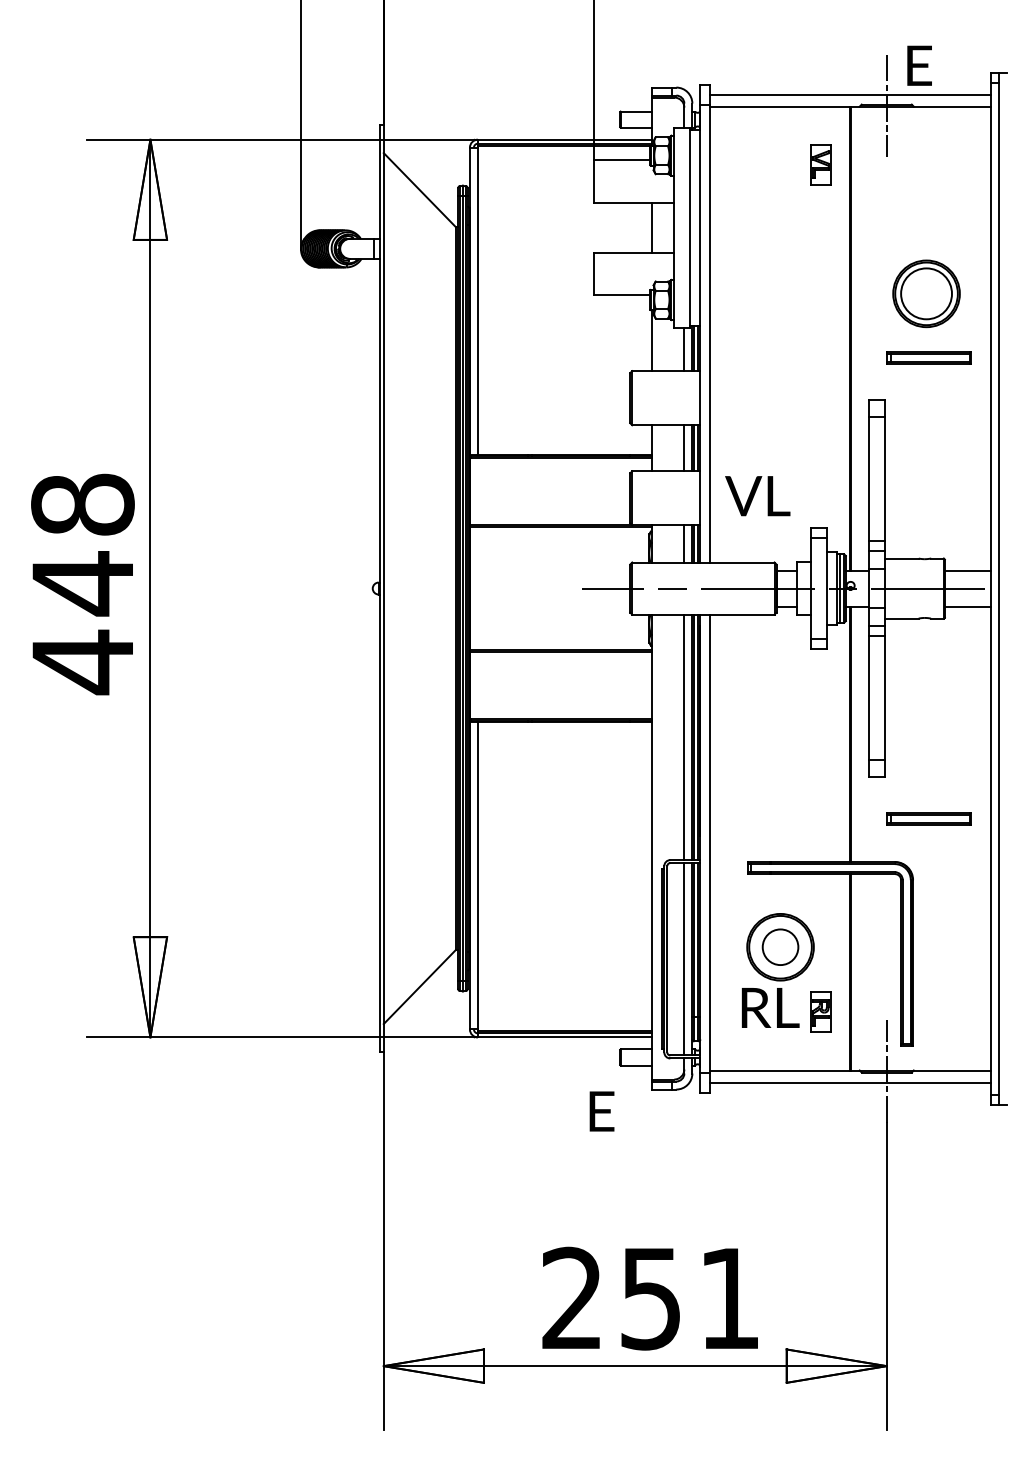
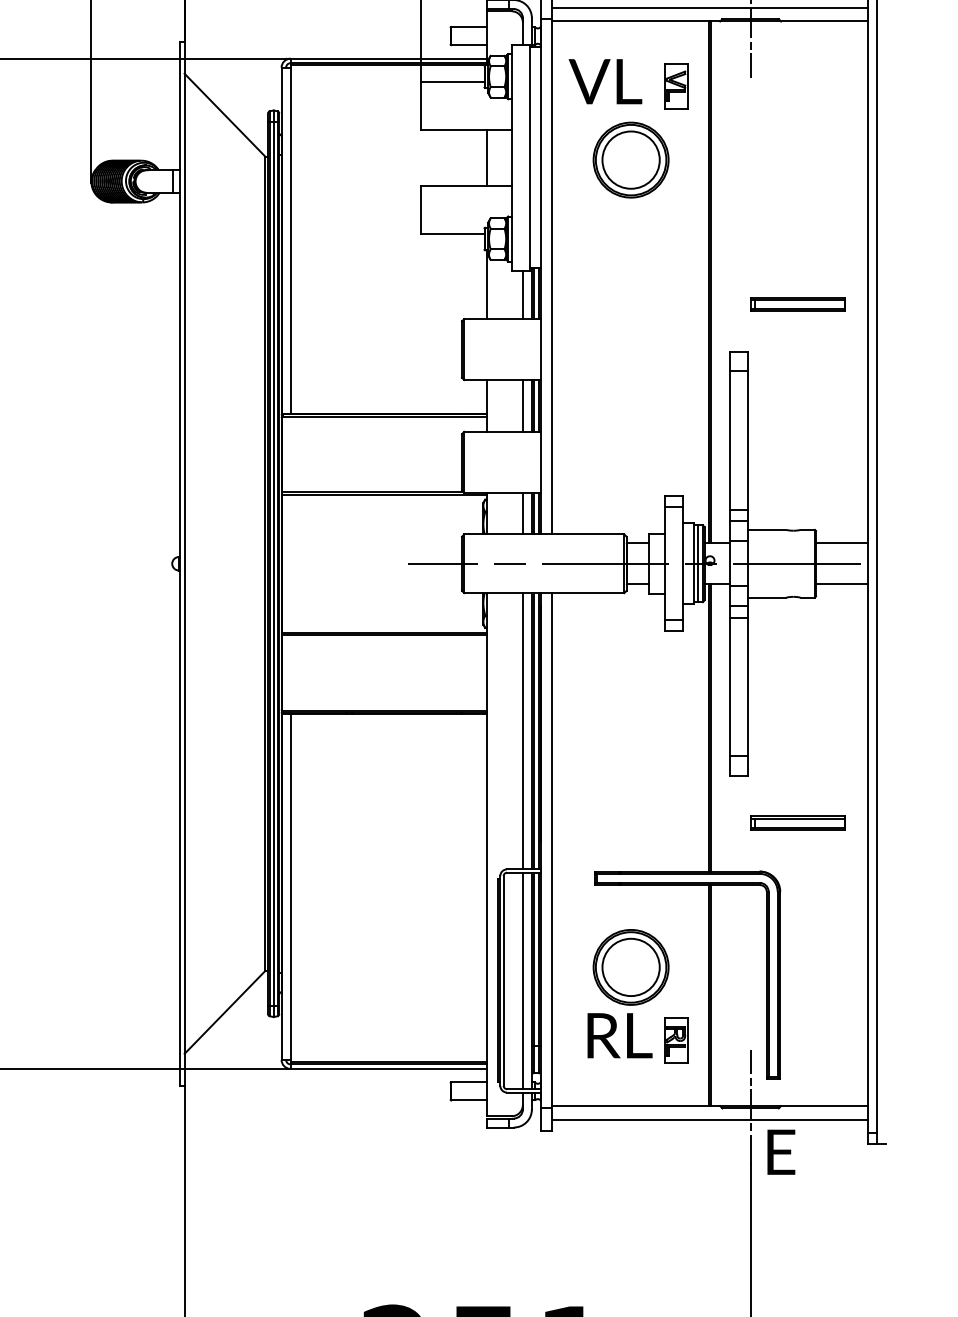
part: (926, 293) -> (631, 159), moved
text: (757, 496) -> (605, 82), moved
circle: (780, 946) -> (631, 966), size x1.43
text: (601, 1111) -> (780, 1152), moved

